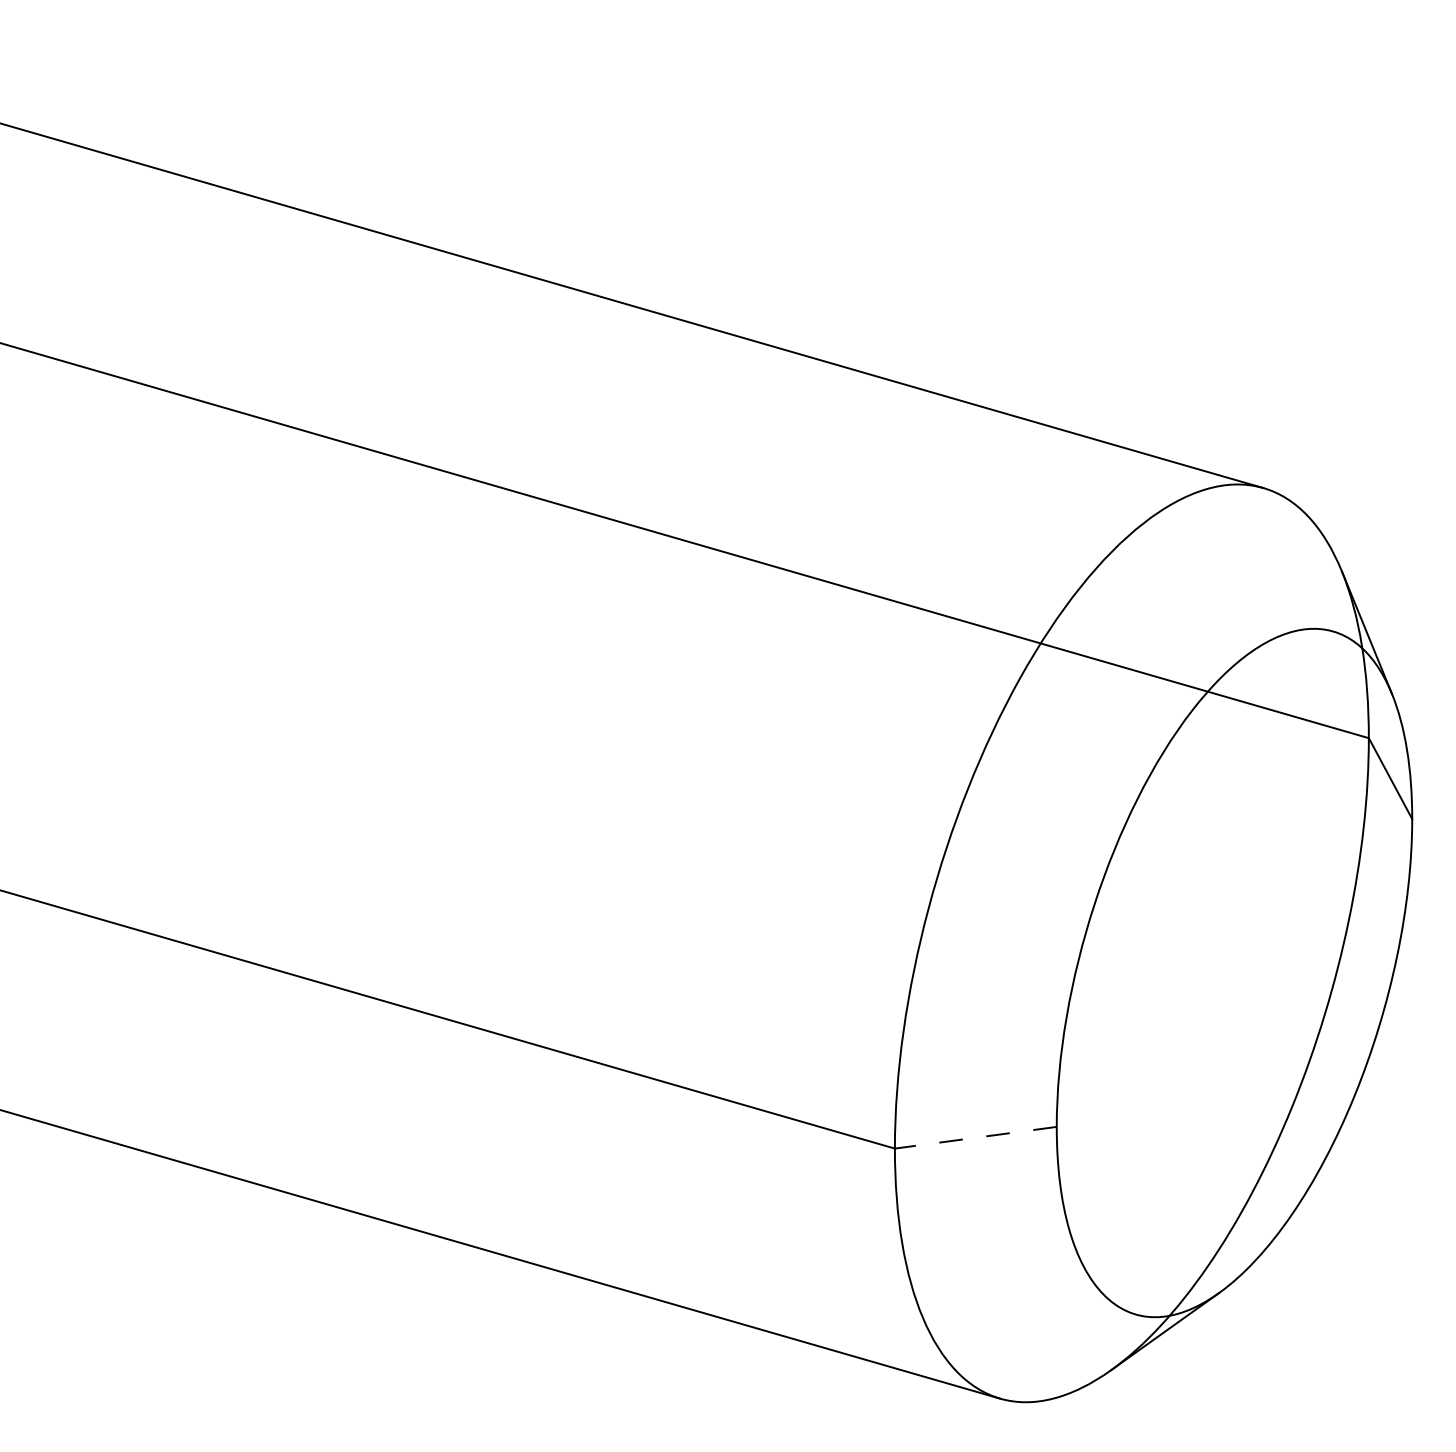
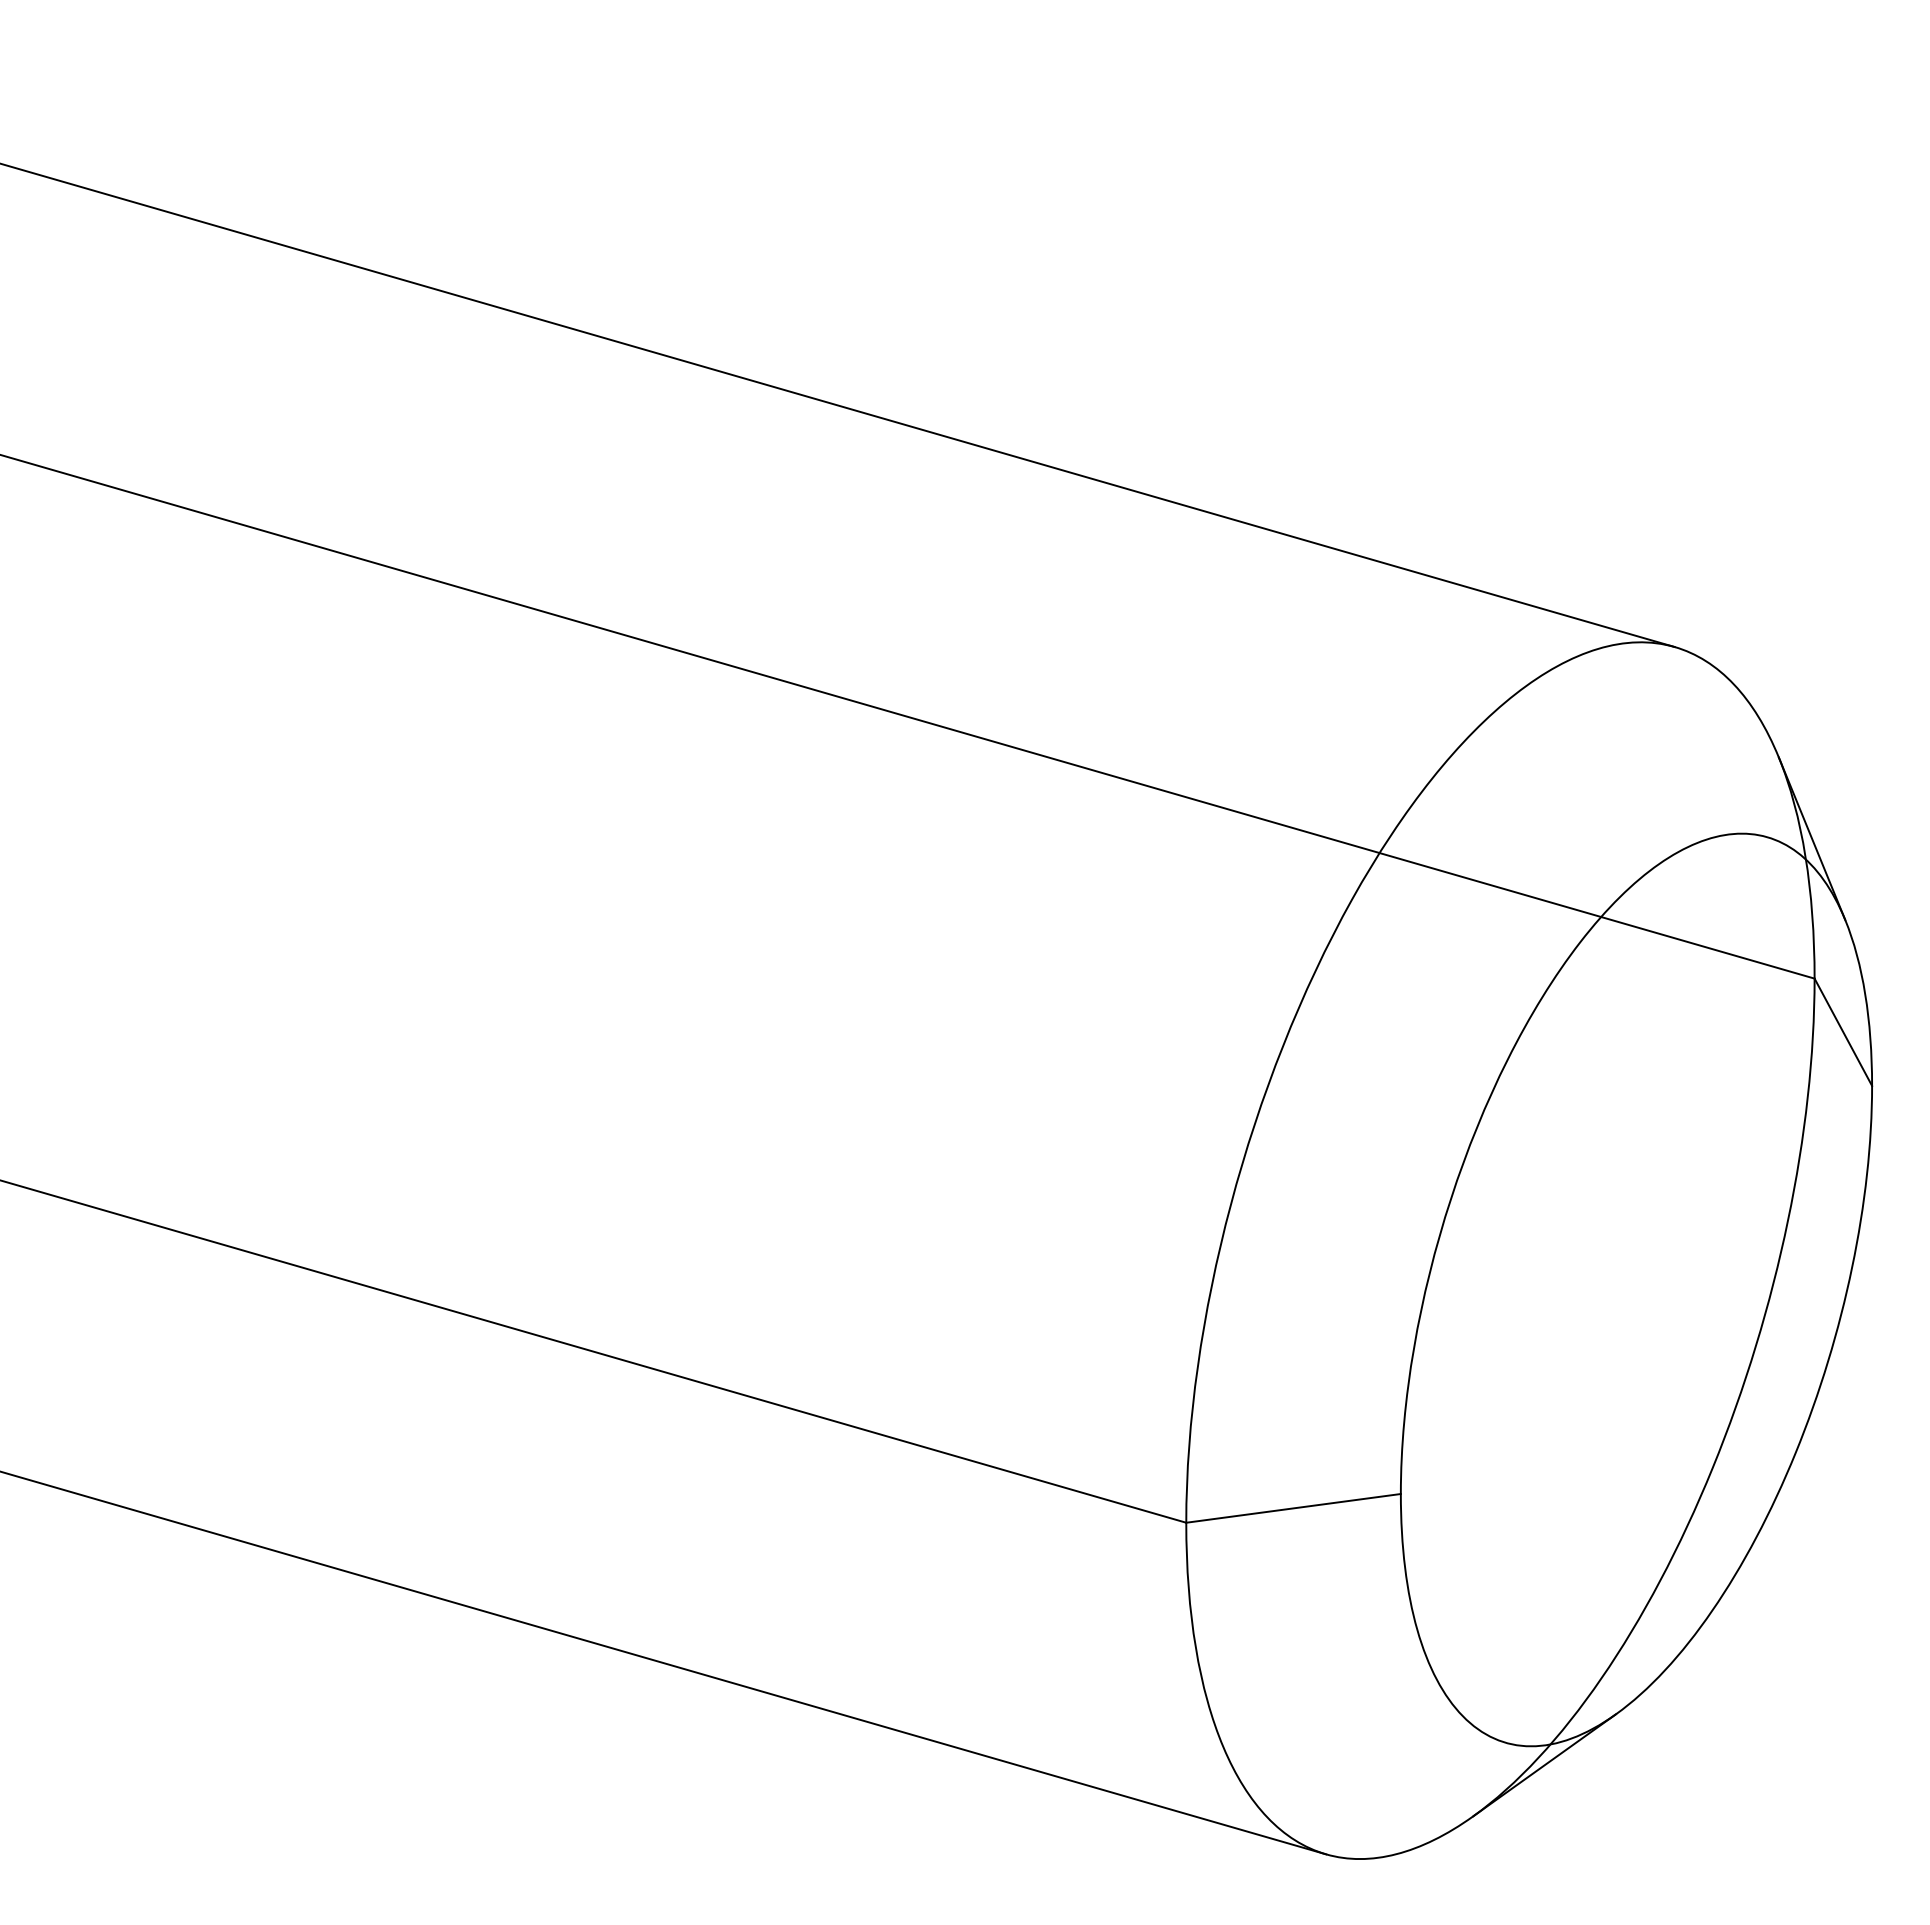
line: (975, 1137) -> (1293, 1508), dashed -> solid

